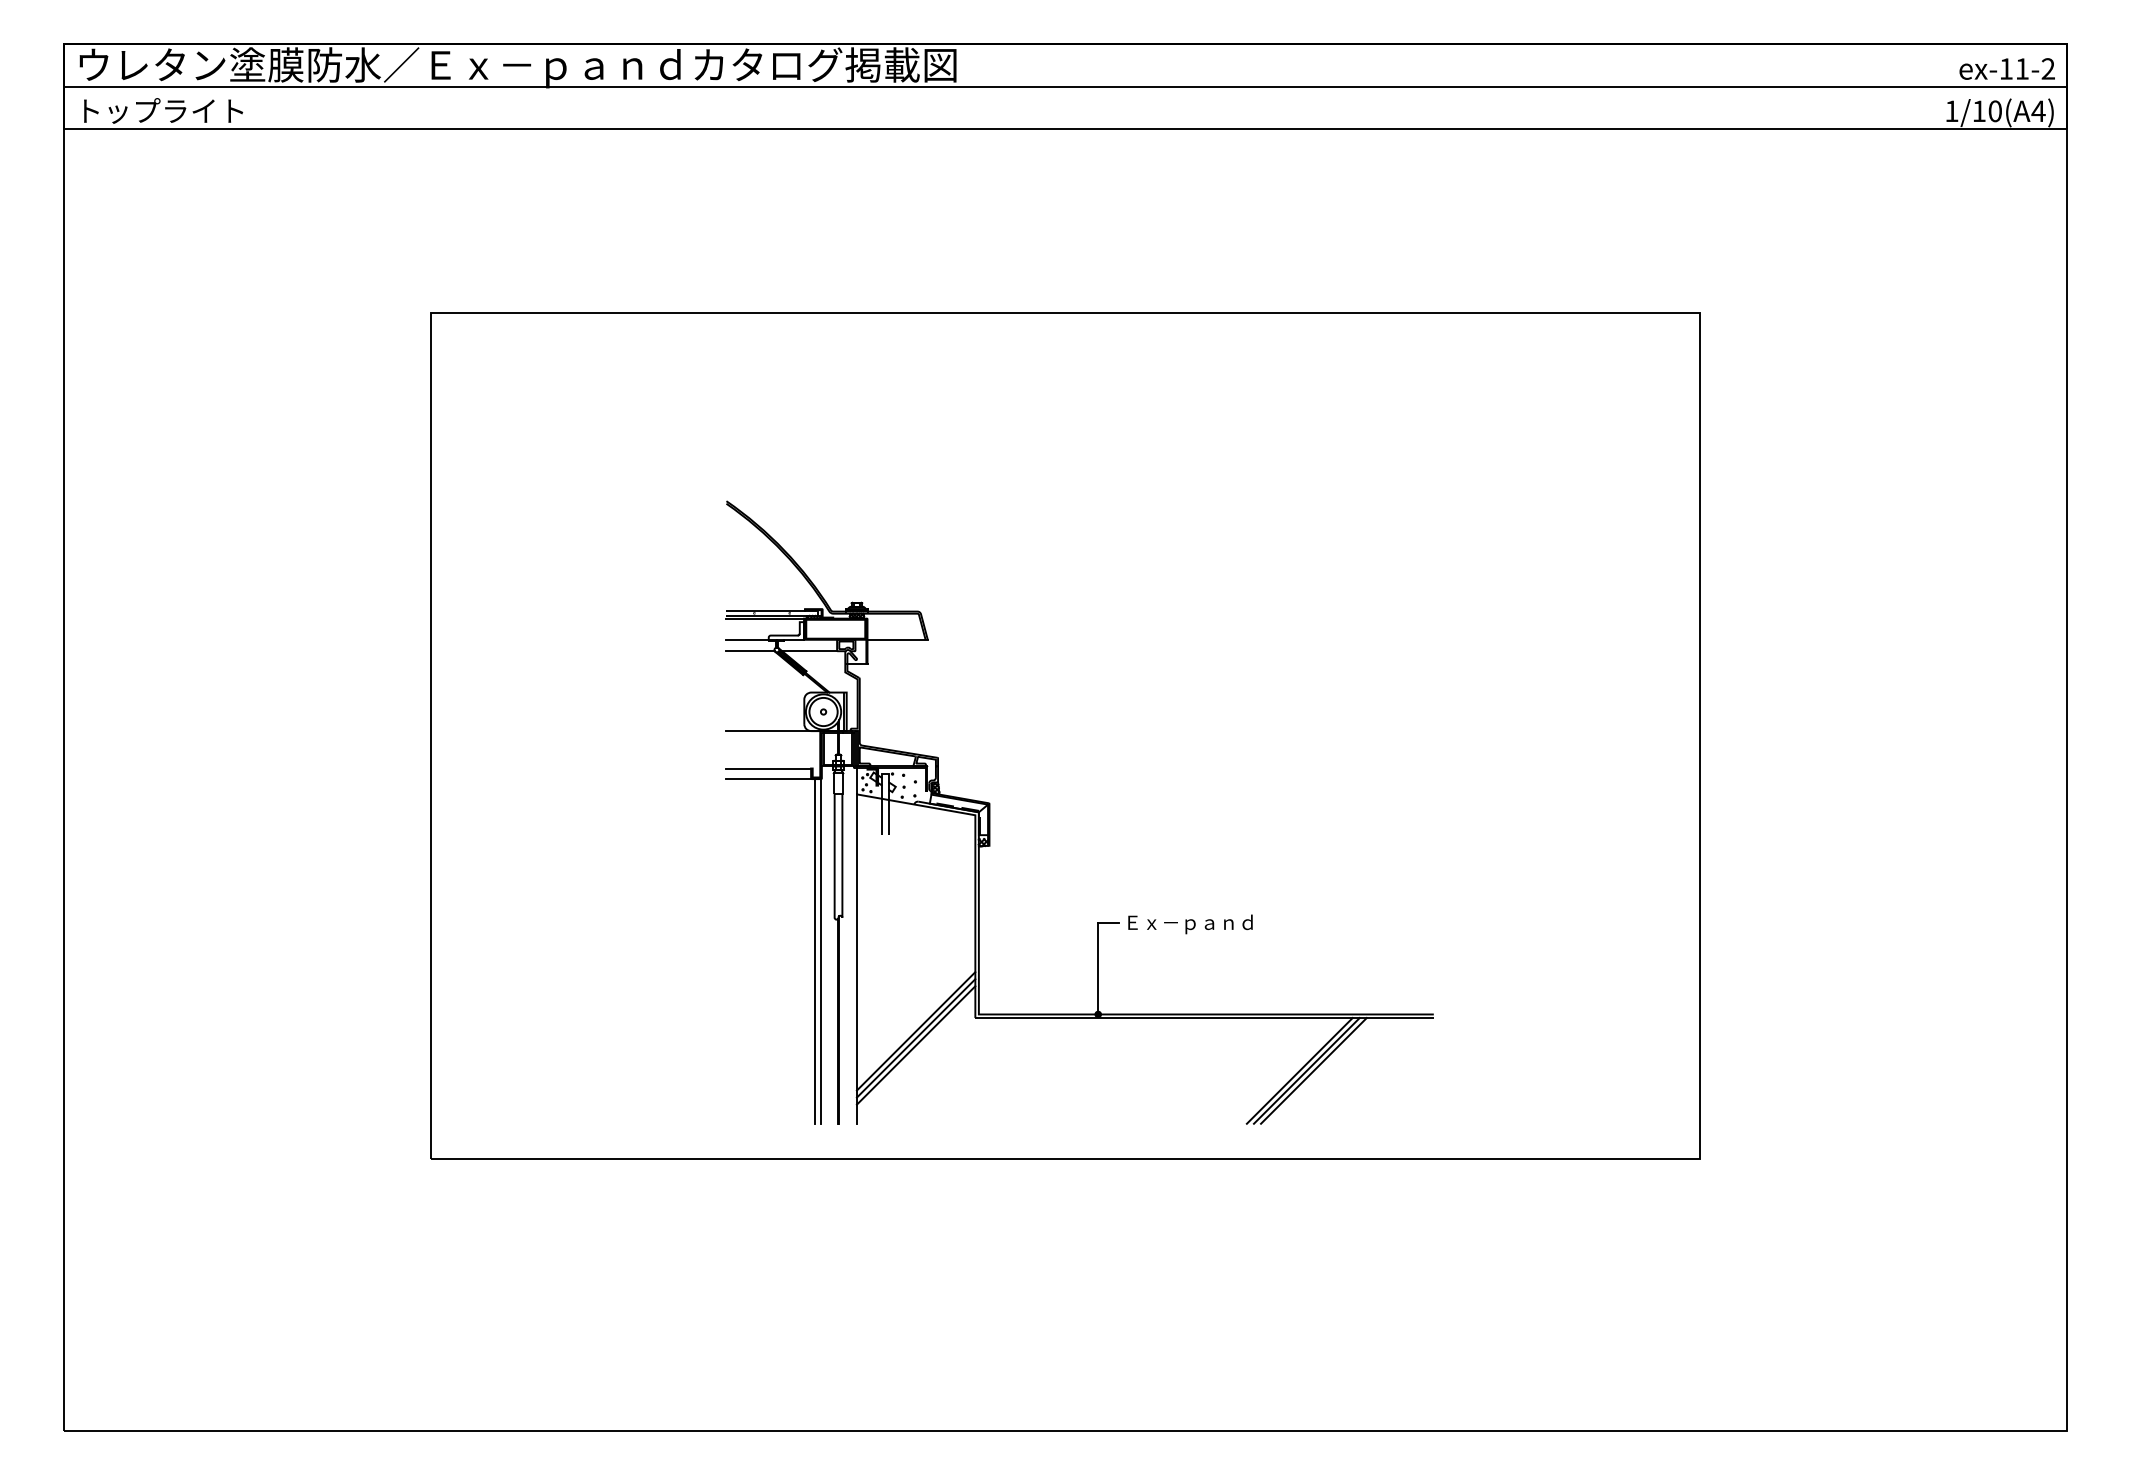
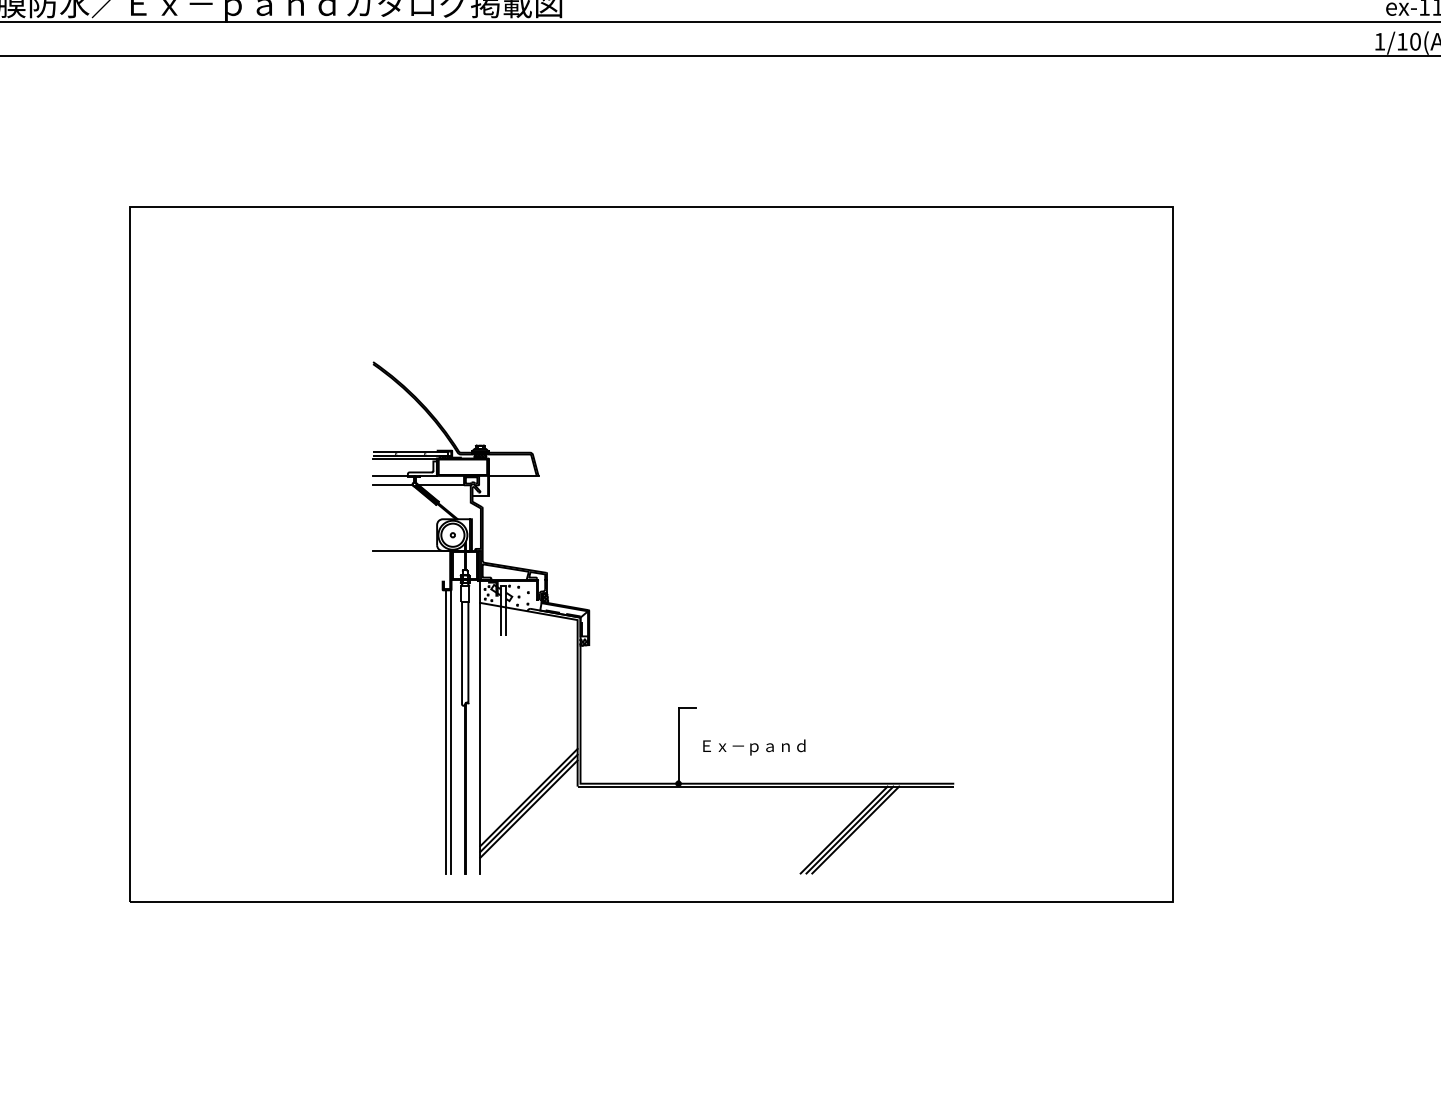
line: (768, 768) -> (407, 581), removed
line: (769, 779) -> (408, 590), removed
text: (1190, 924) -> (754, 747), moved

